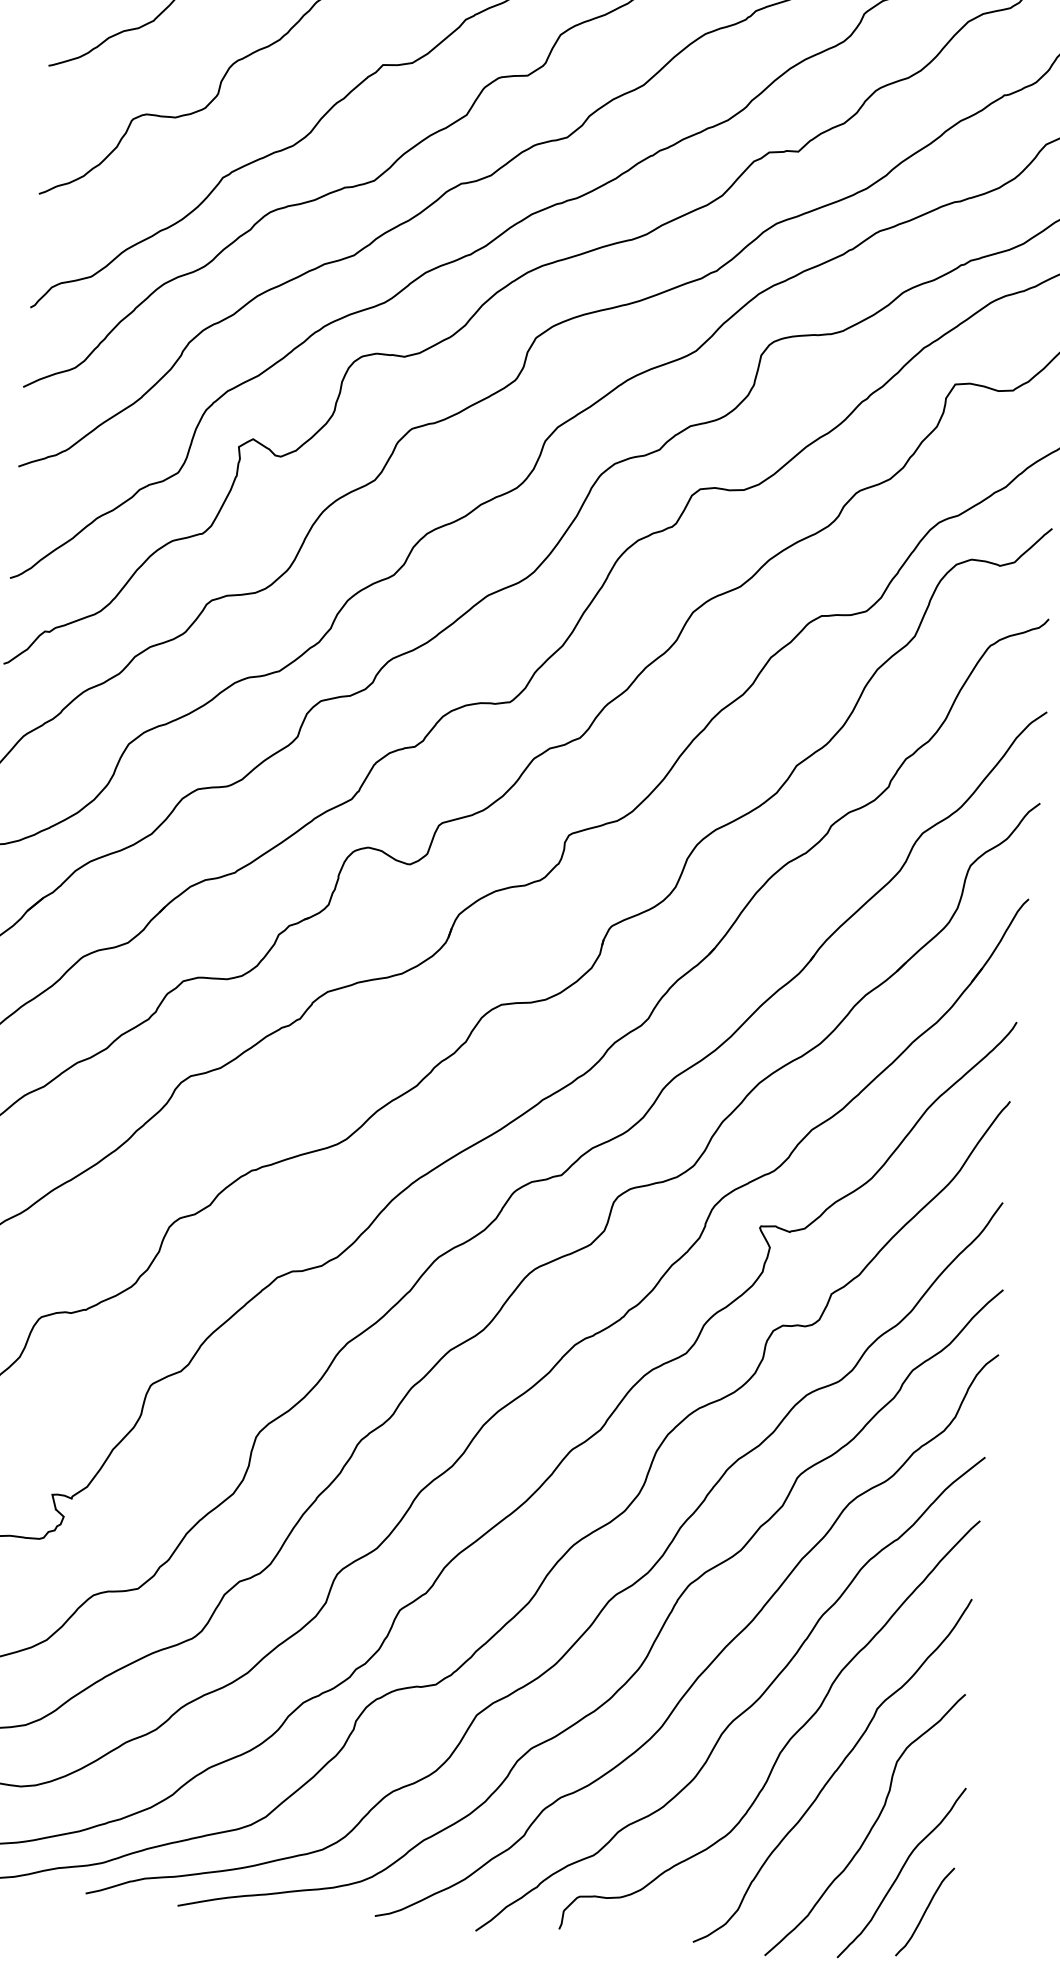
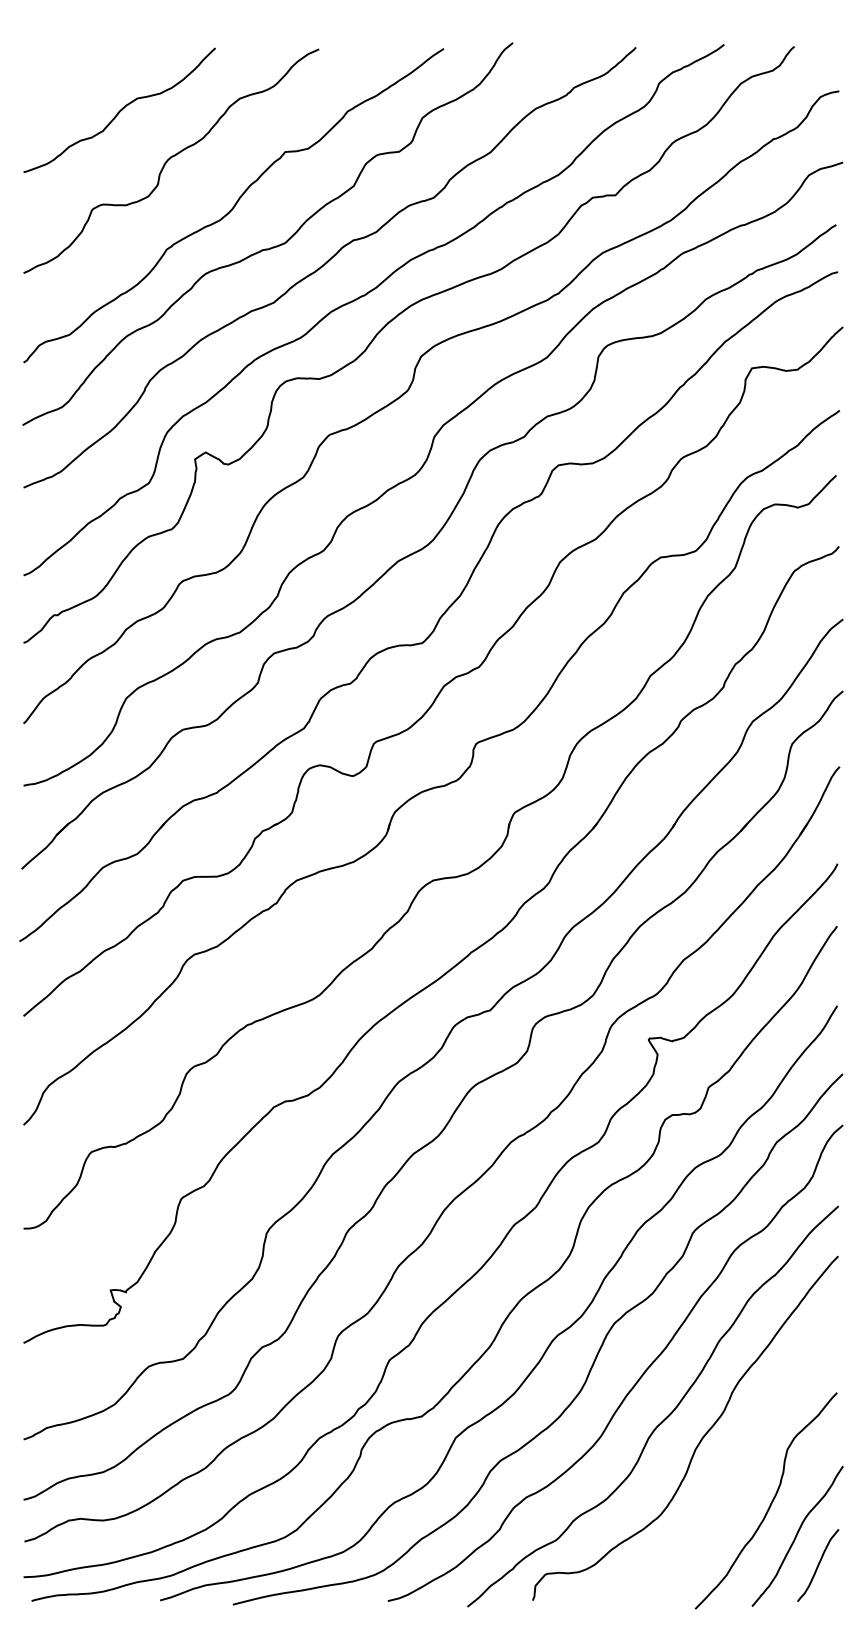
curve: (833, 1770) -> (738, 1460), removed

